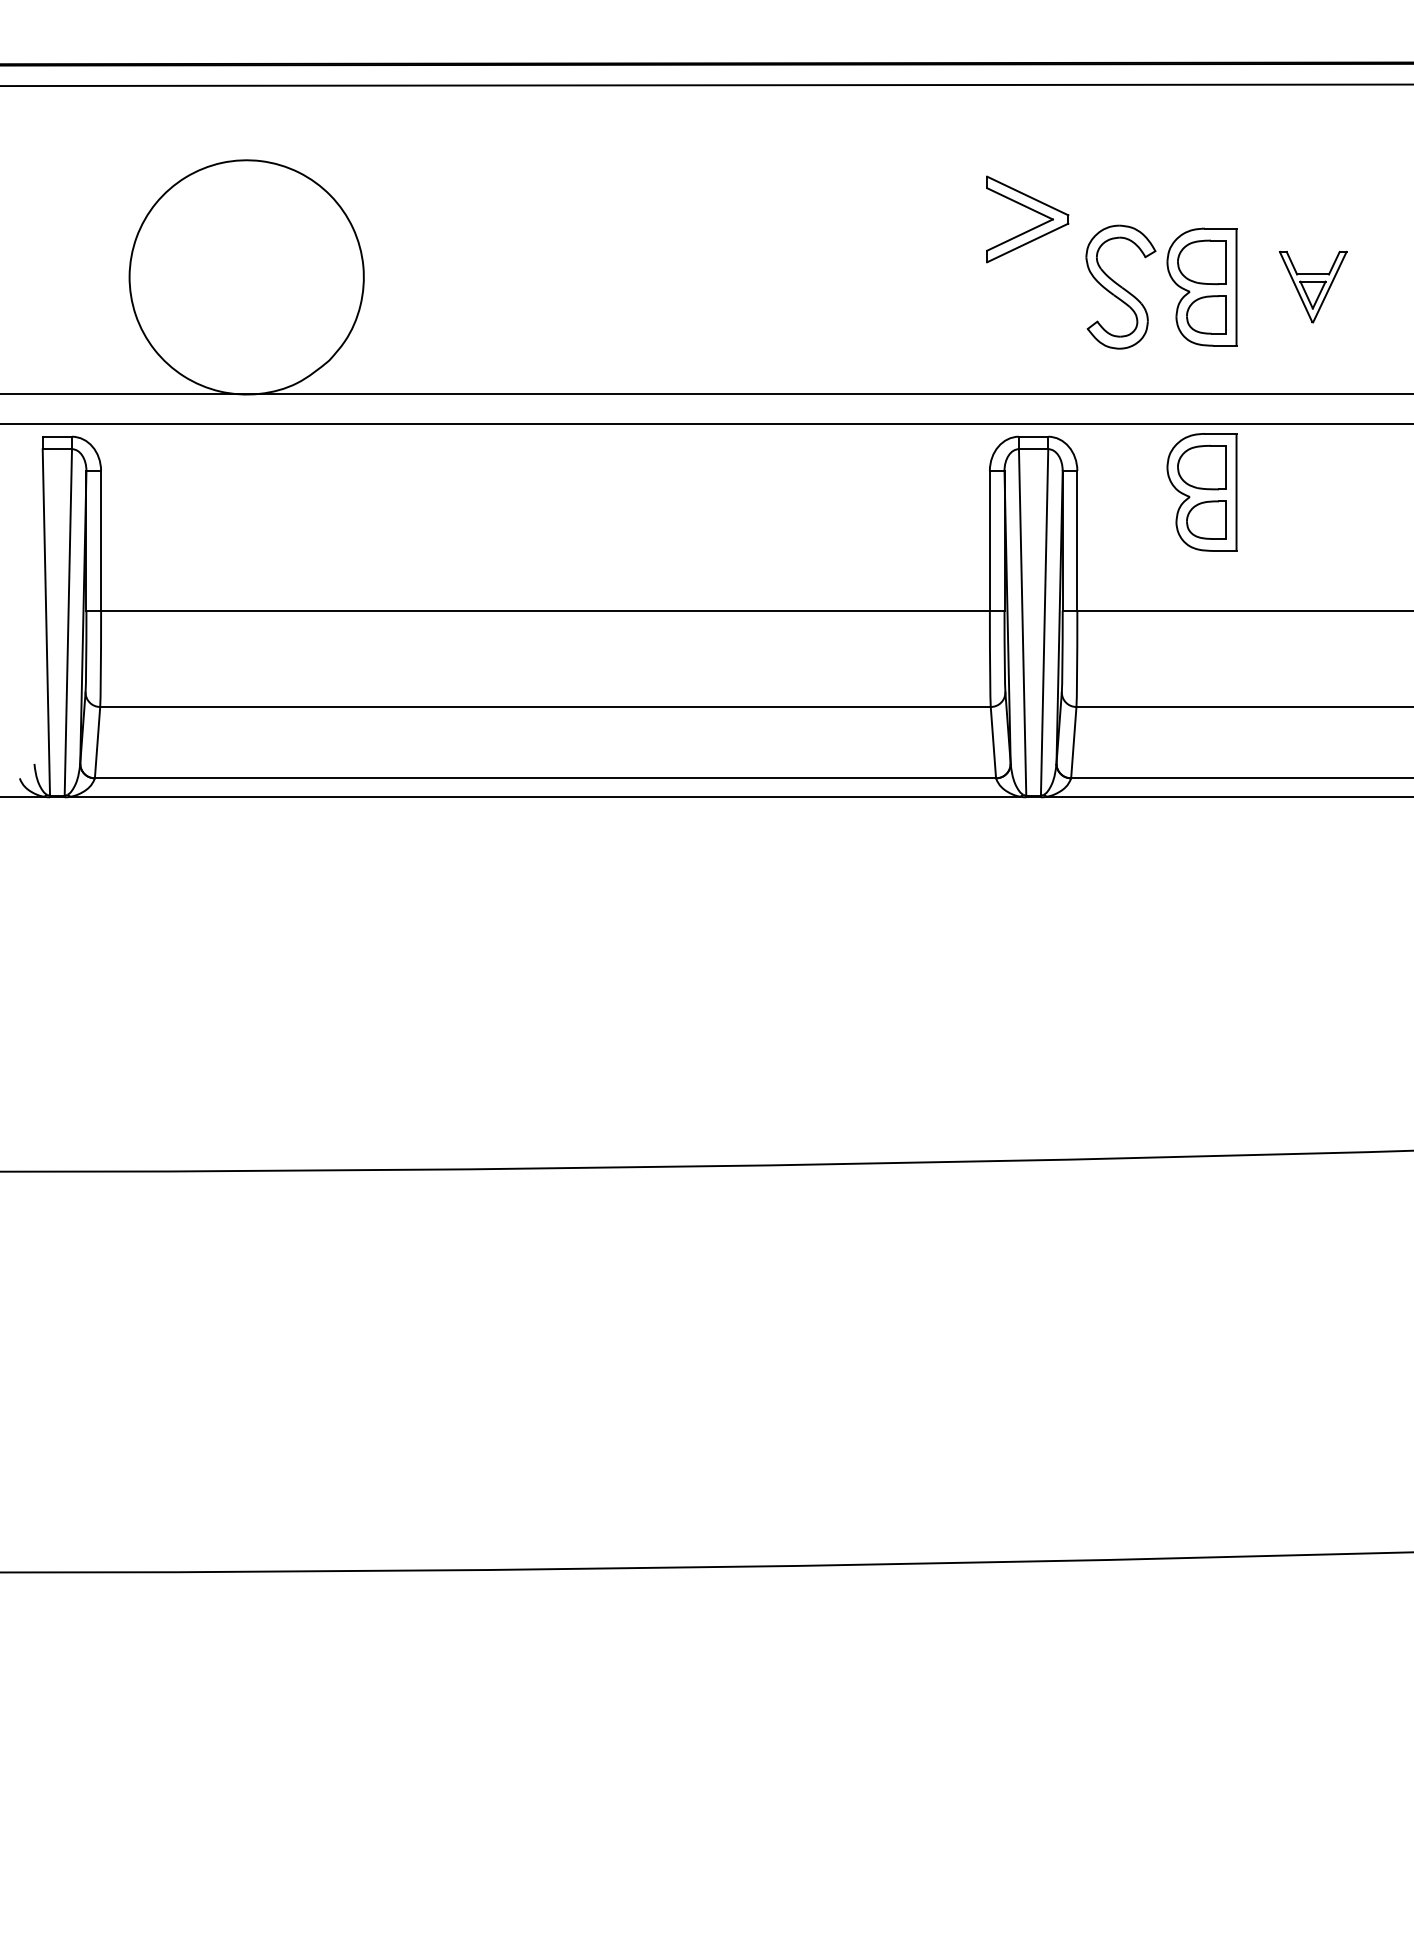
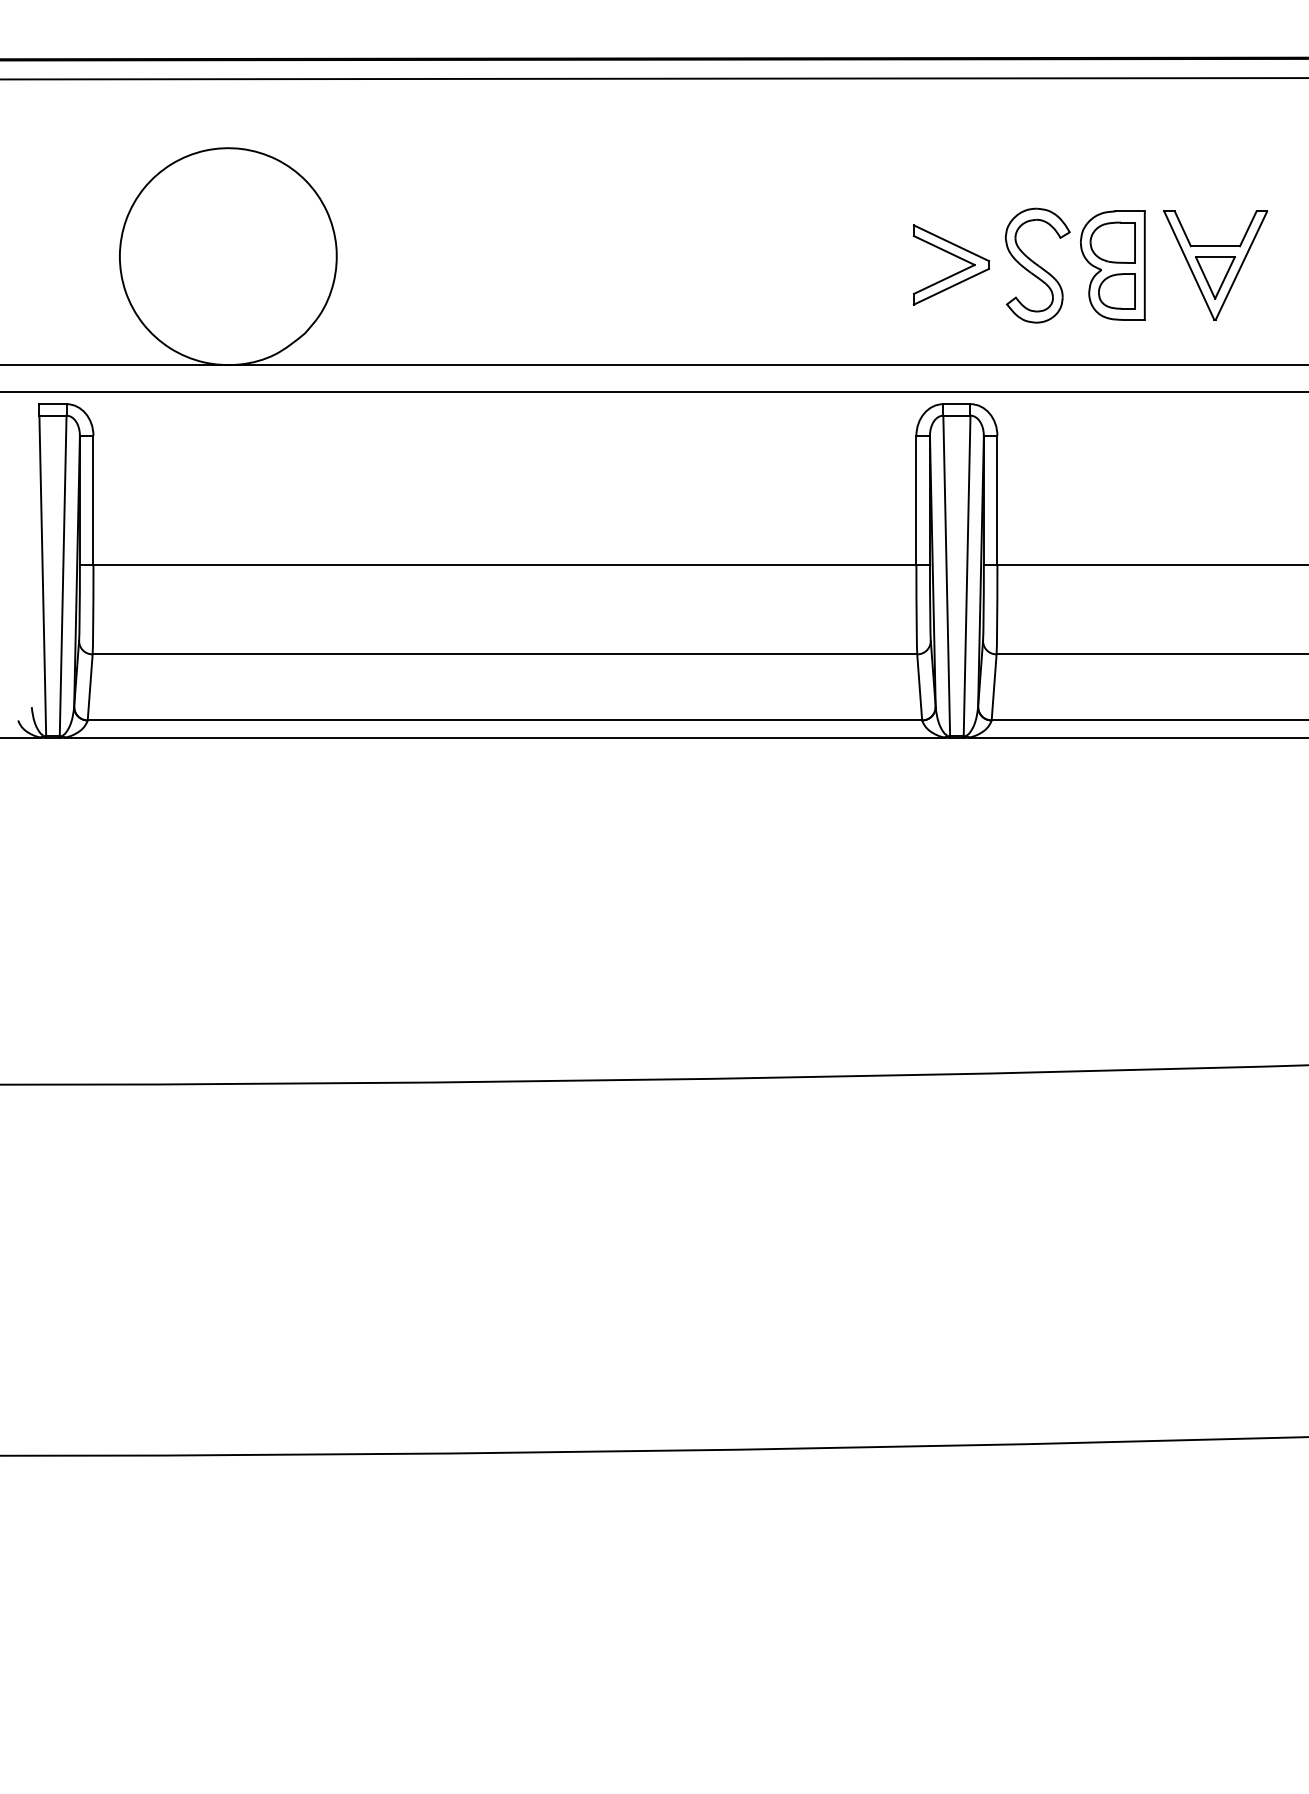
part: (1031, 210) -> (954, 256), moved
part: (1312, 286) -> (1215, 265), size x1.67
part: (1201, 492) -> (1112, 455), removed

